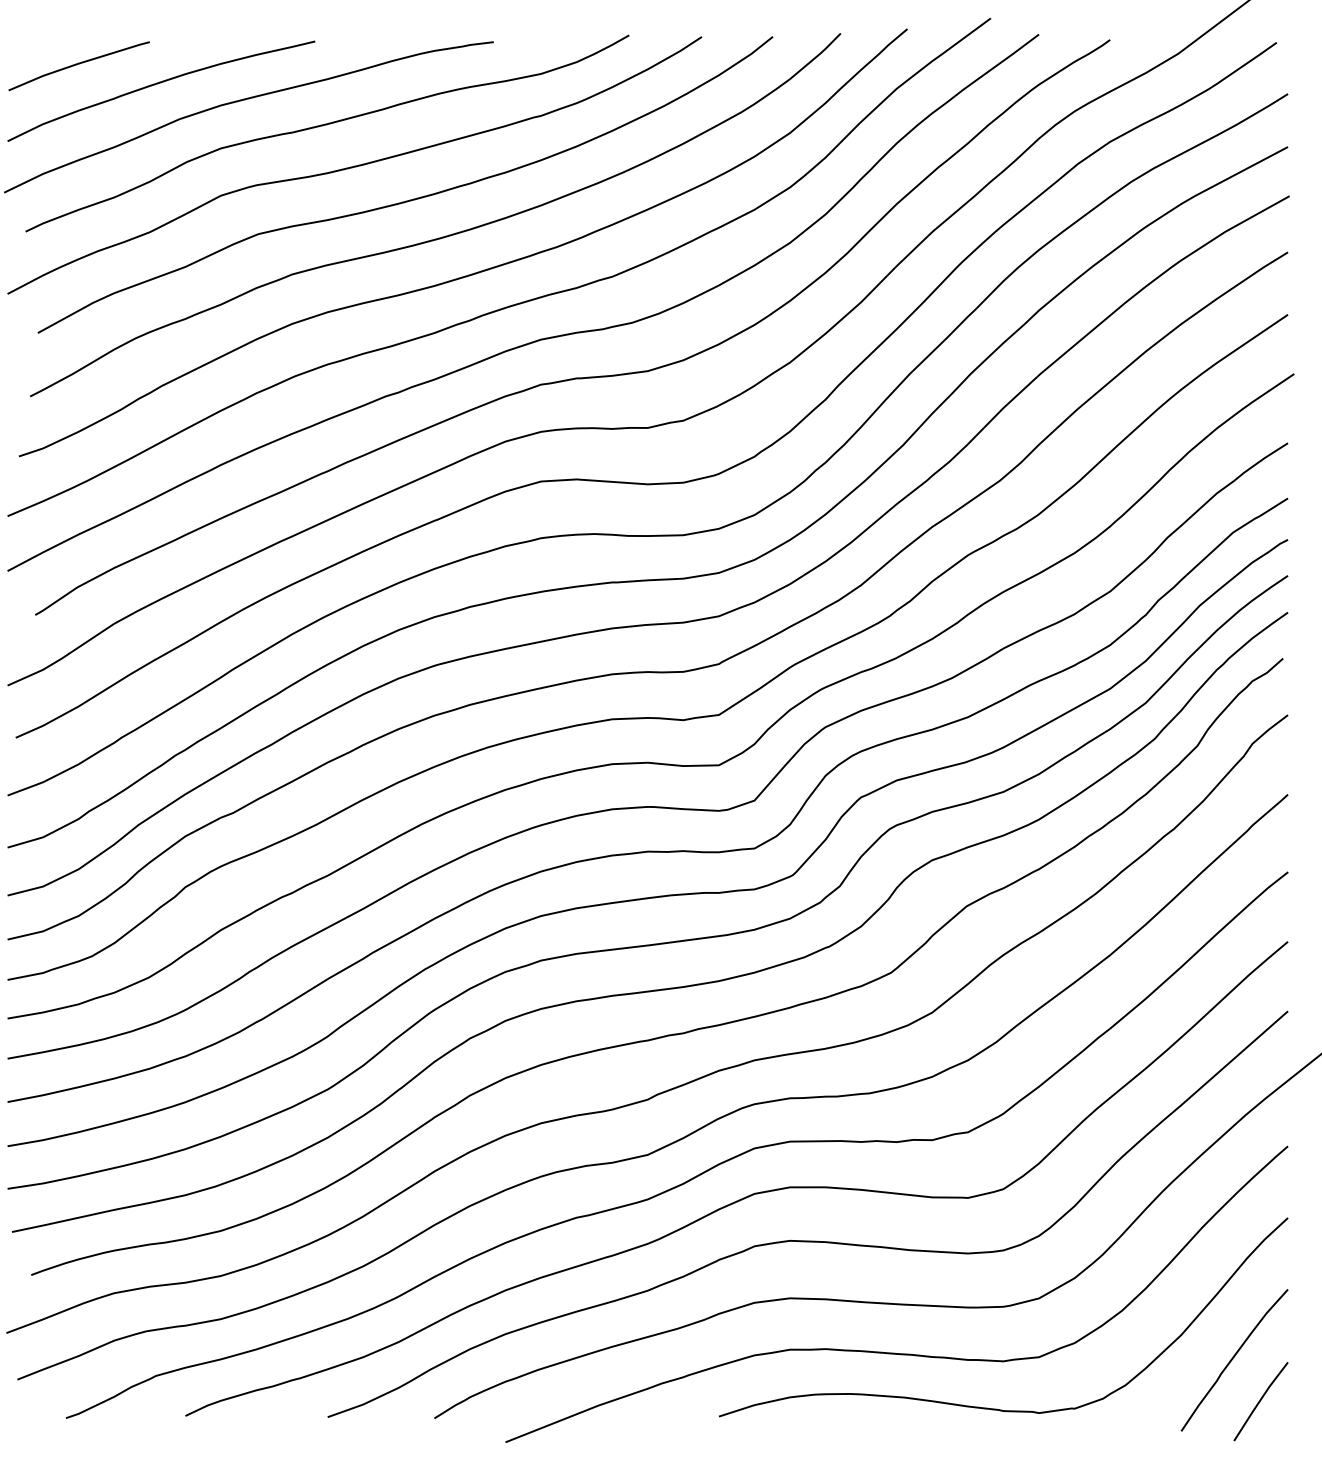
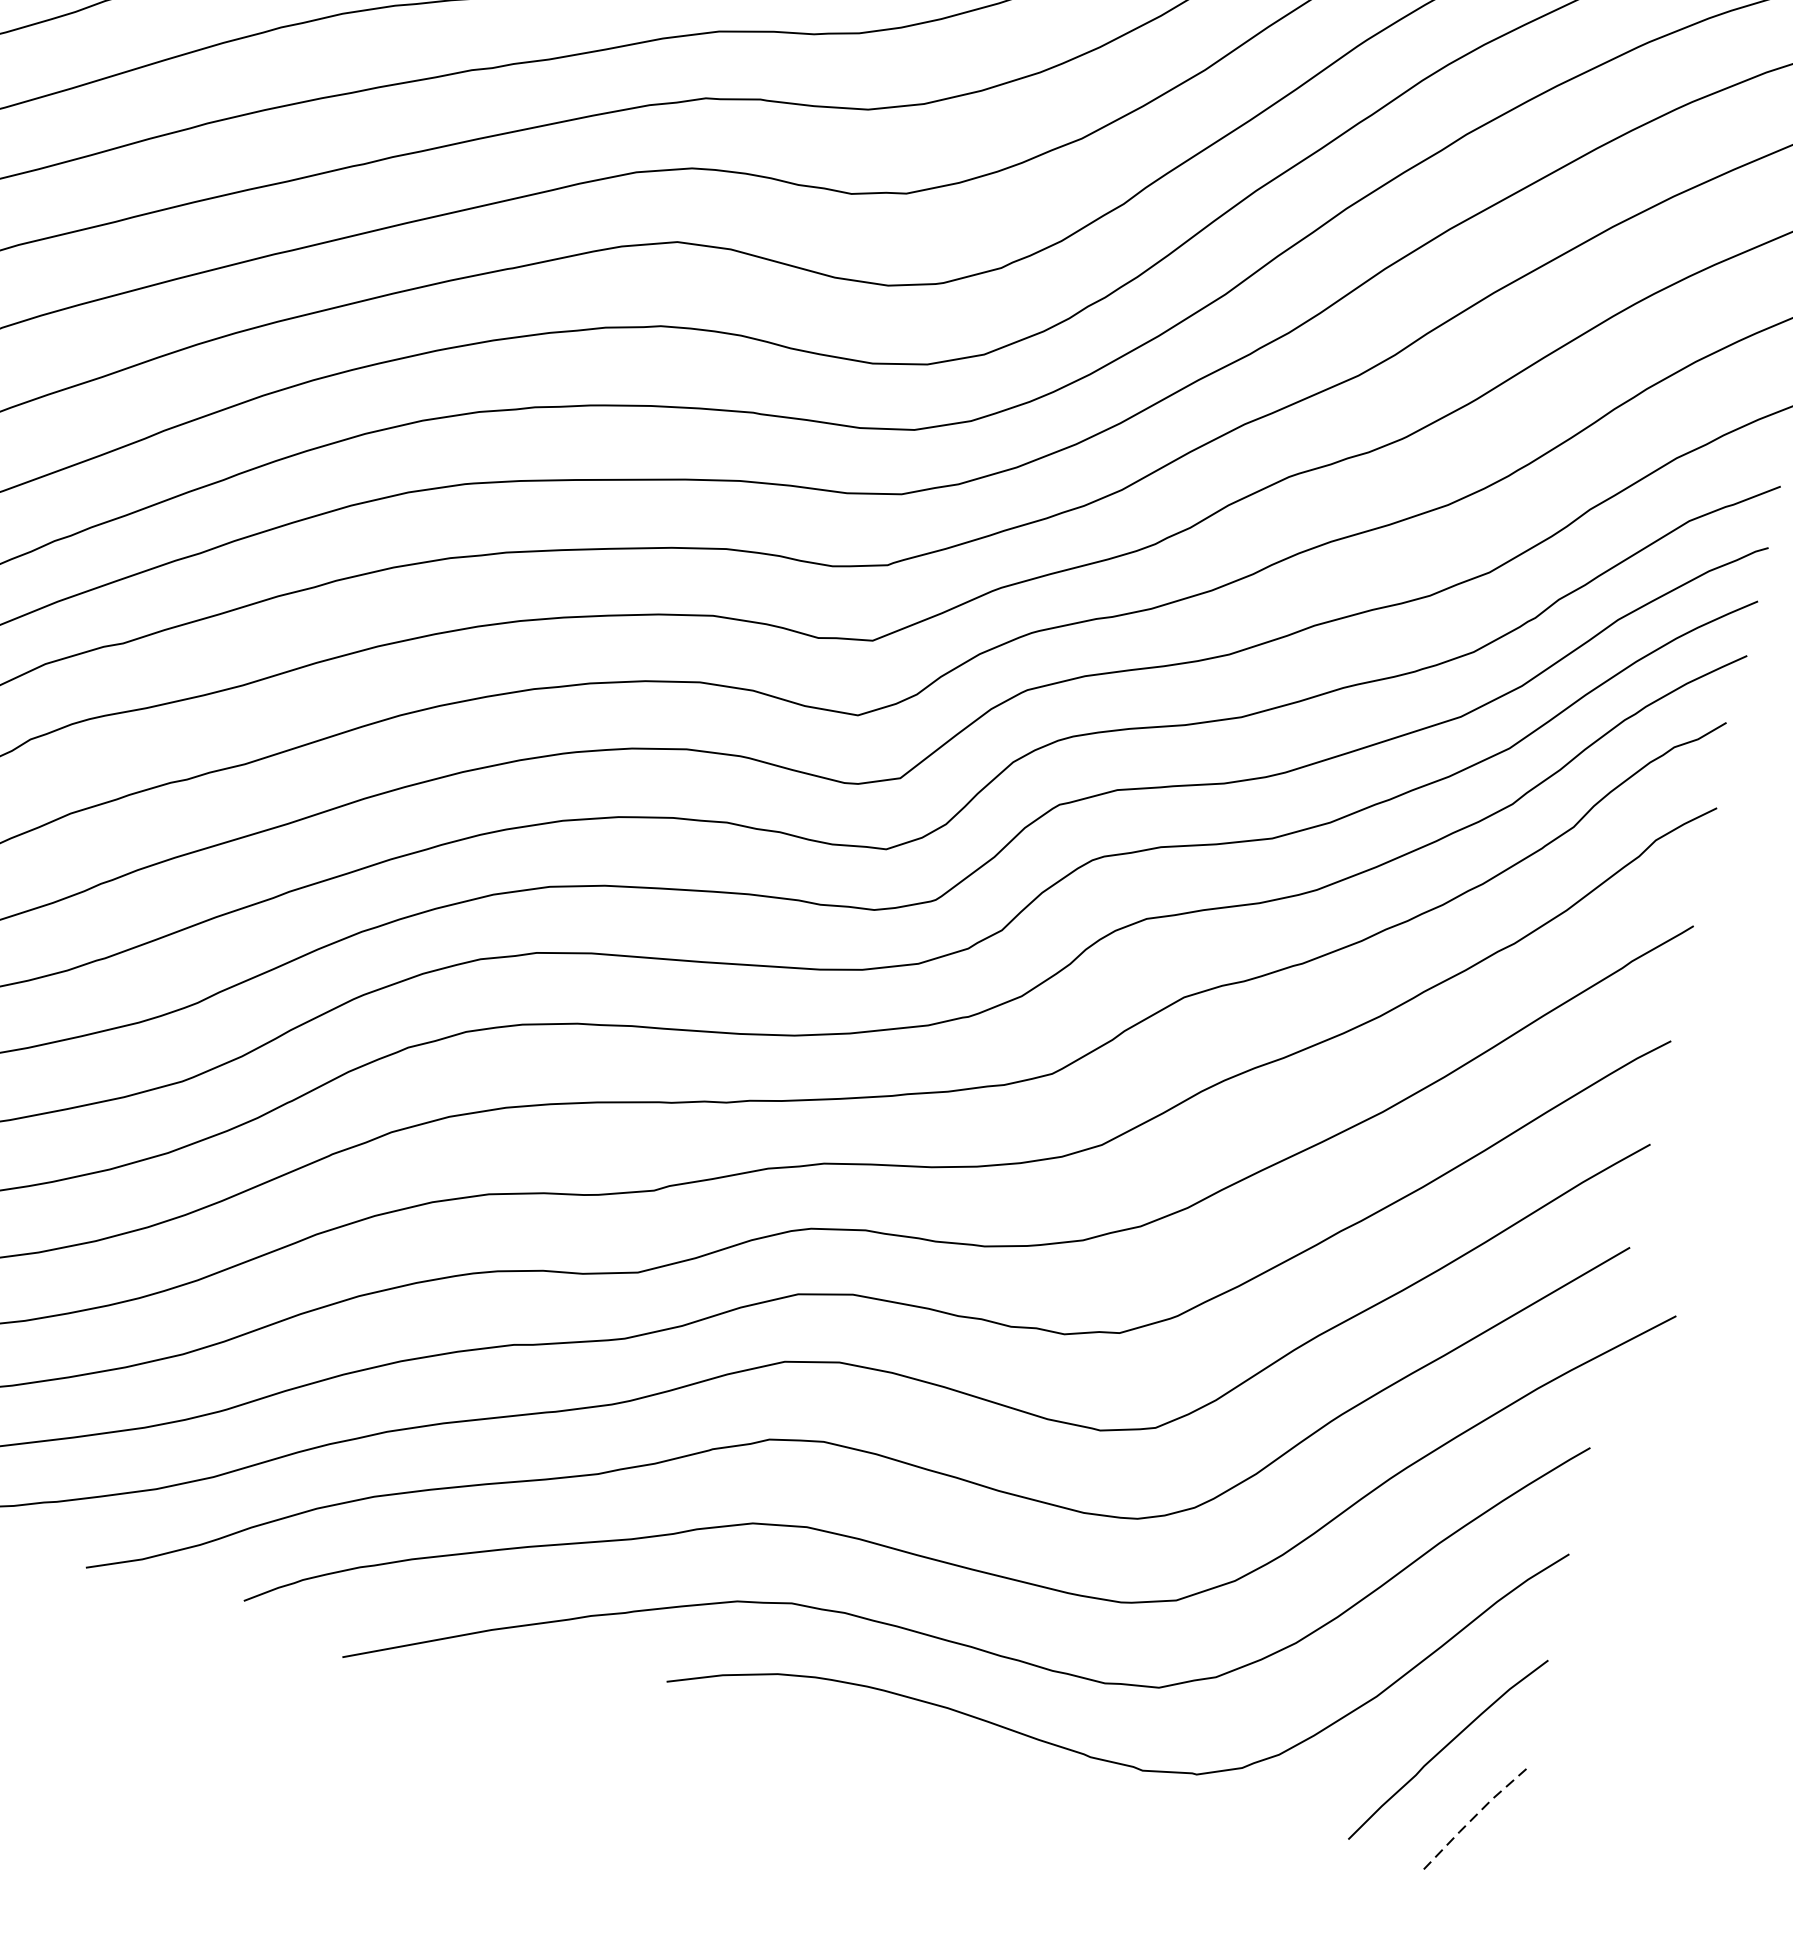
line: (1260, 1400) -> (1474, 1816), solid -> dashed

